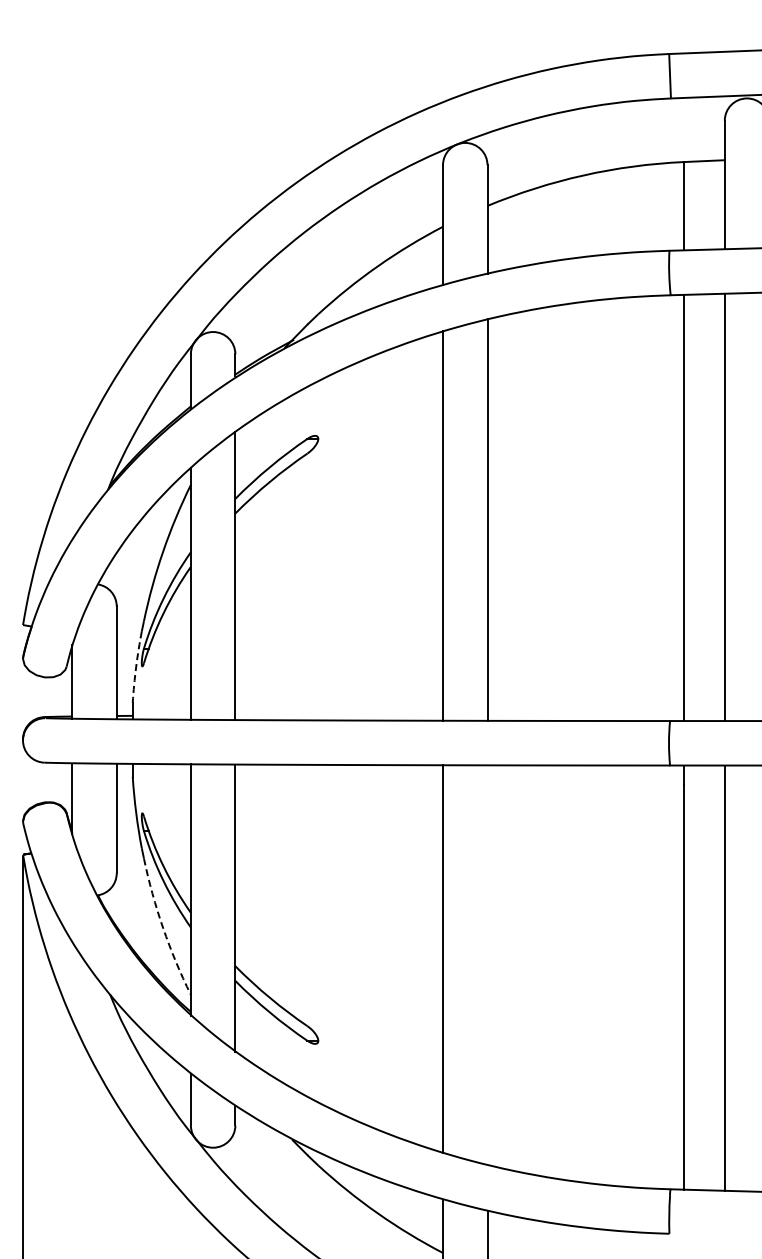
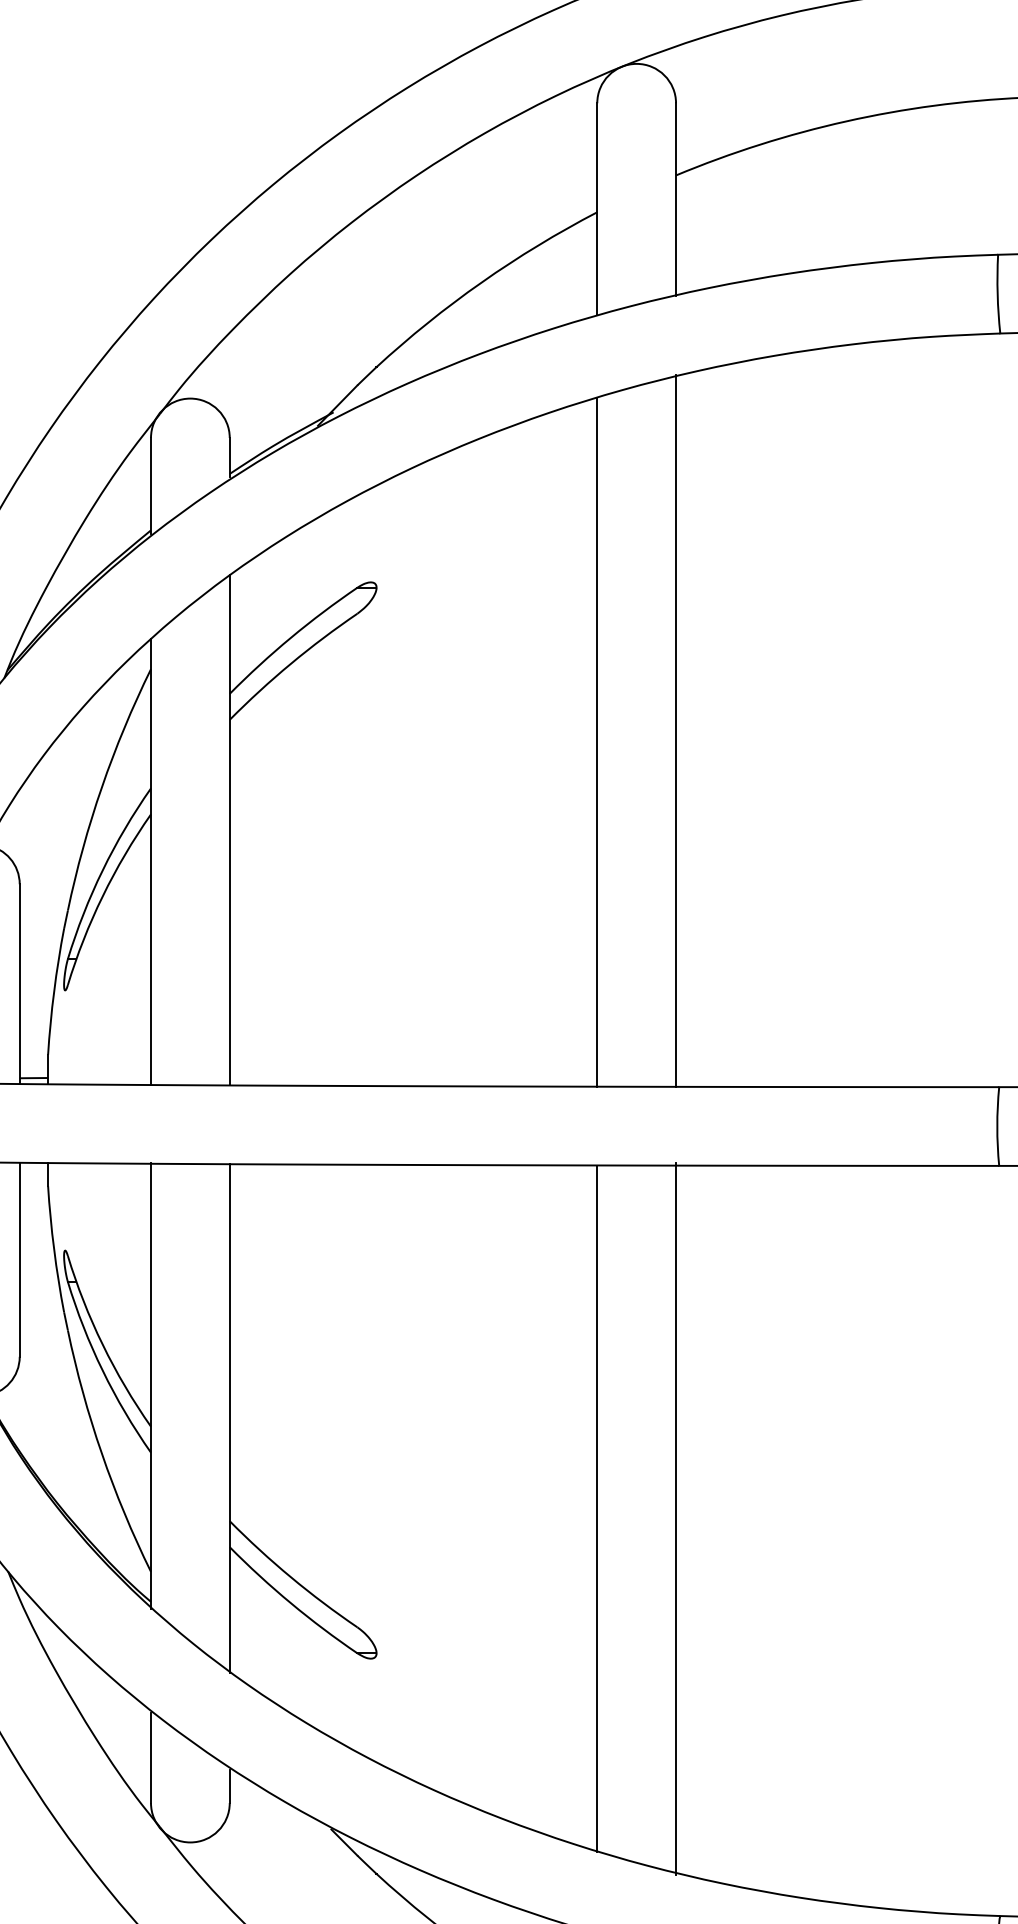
arc: (136, 667) -> (54, 992), dashed -> solid
arc: (163, 928) -> (102, 1454), dashed -> solid
line: (487, 964) -> (676, 1518), added

